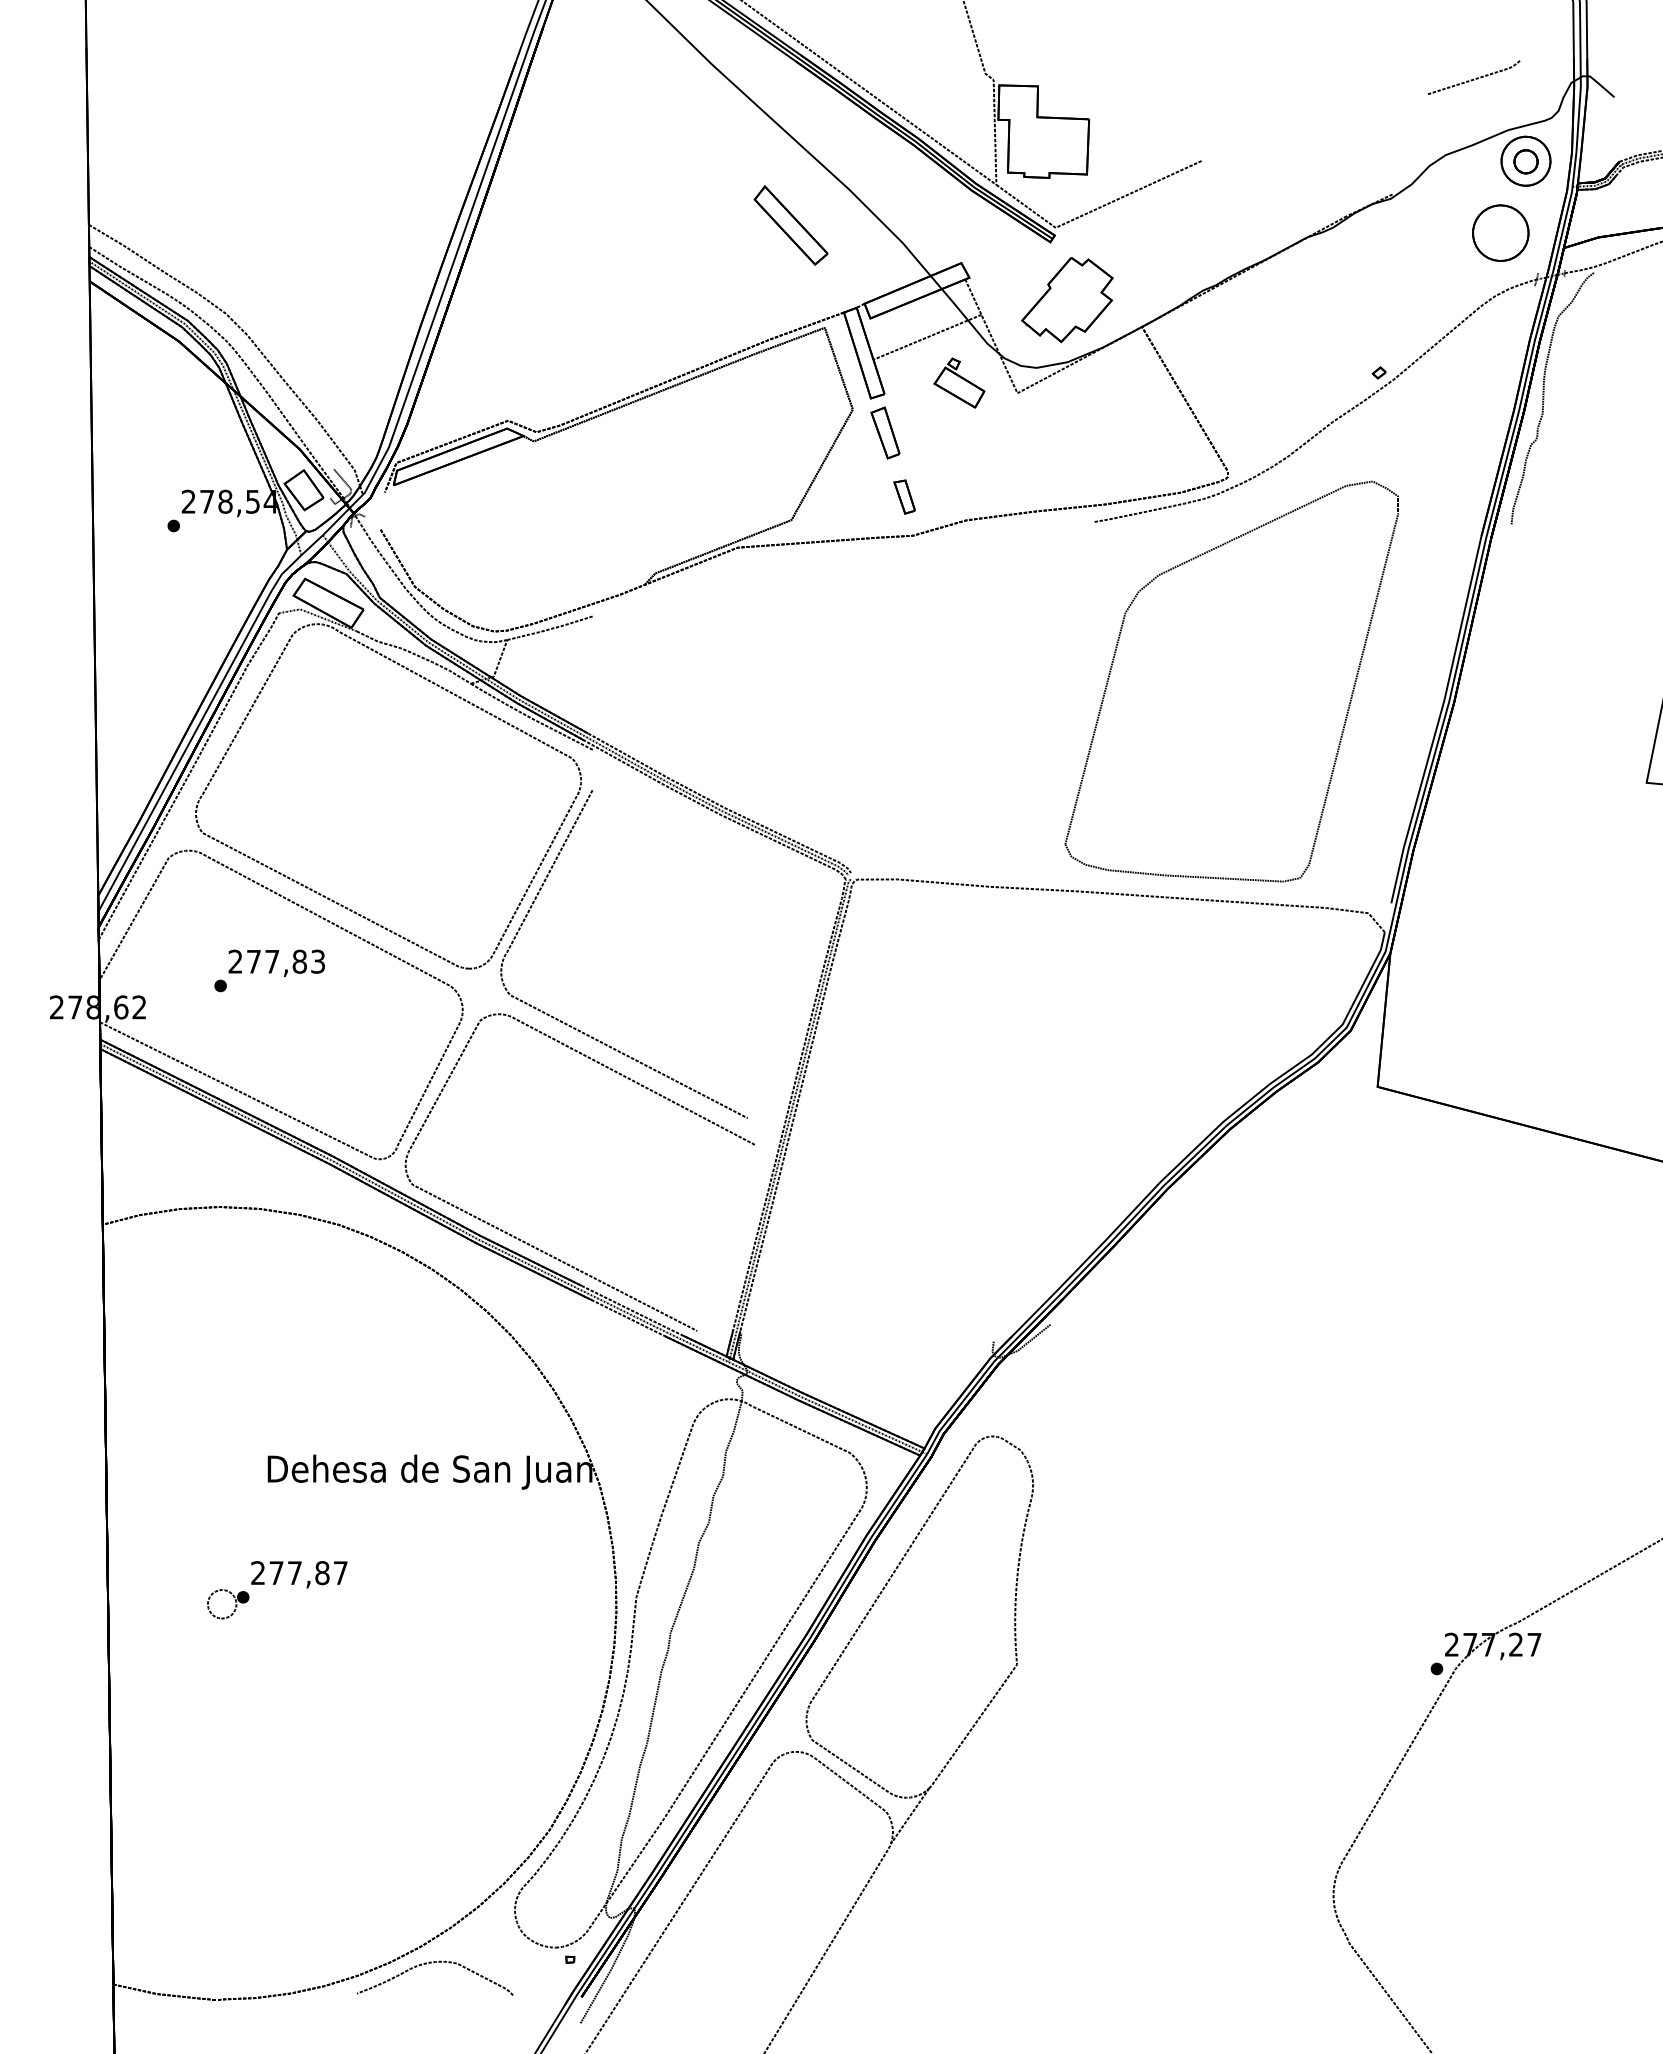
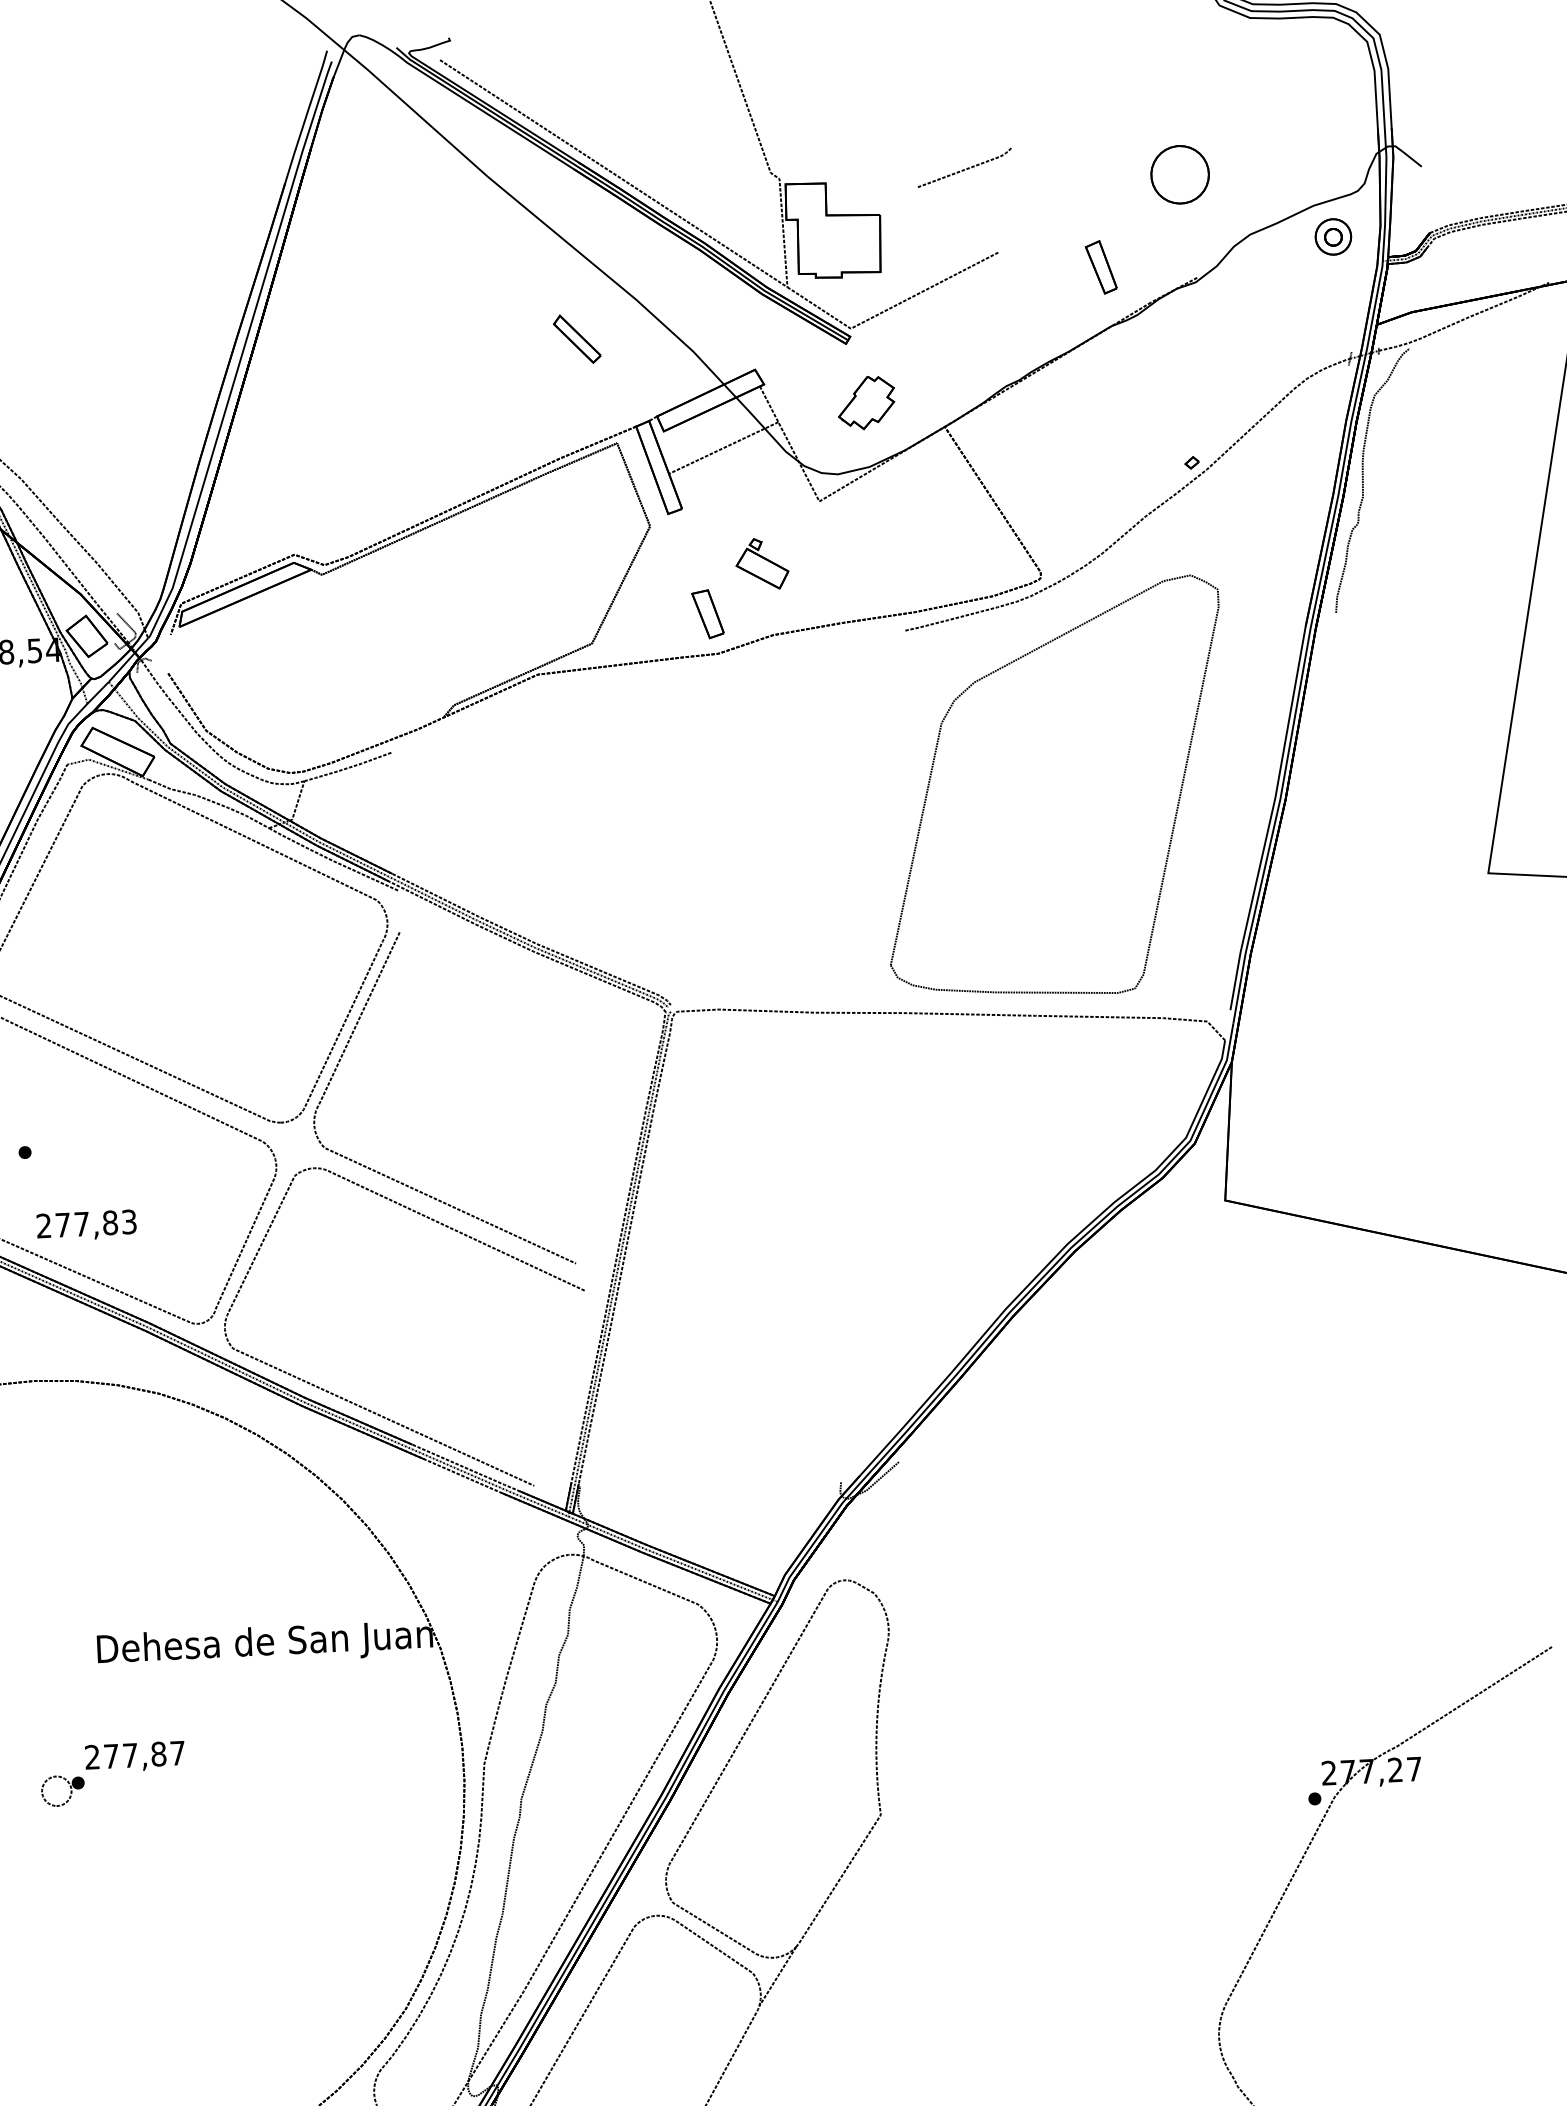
curve: (1473, 78) -> (964, 168), moved
part: (1525, 160) -> (1332, 236), size x0.7
part: (790, 225) -> (576, 339), size x0.6
part: (1500, 232) -> (1179, 174), moved
part: (1067, 300) -> (866, 403), size x0.6
part: (959, 382) -> (762, 563), moved
part: (885, 432) -> (1101, 266), moved
part: (904, 496) -> (707, 613), size x1.4
text: (276, 963) -> (86, 1225), moved

